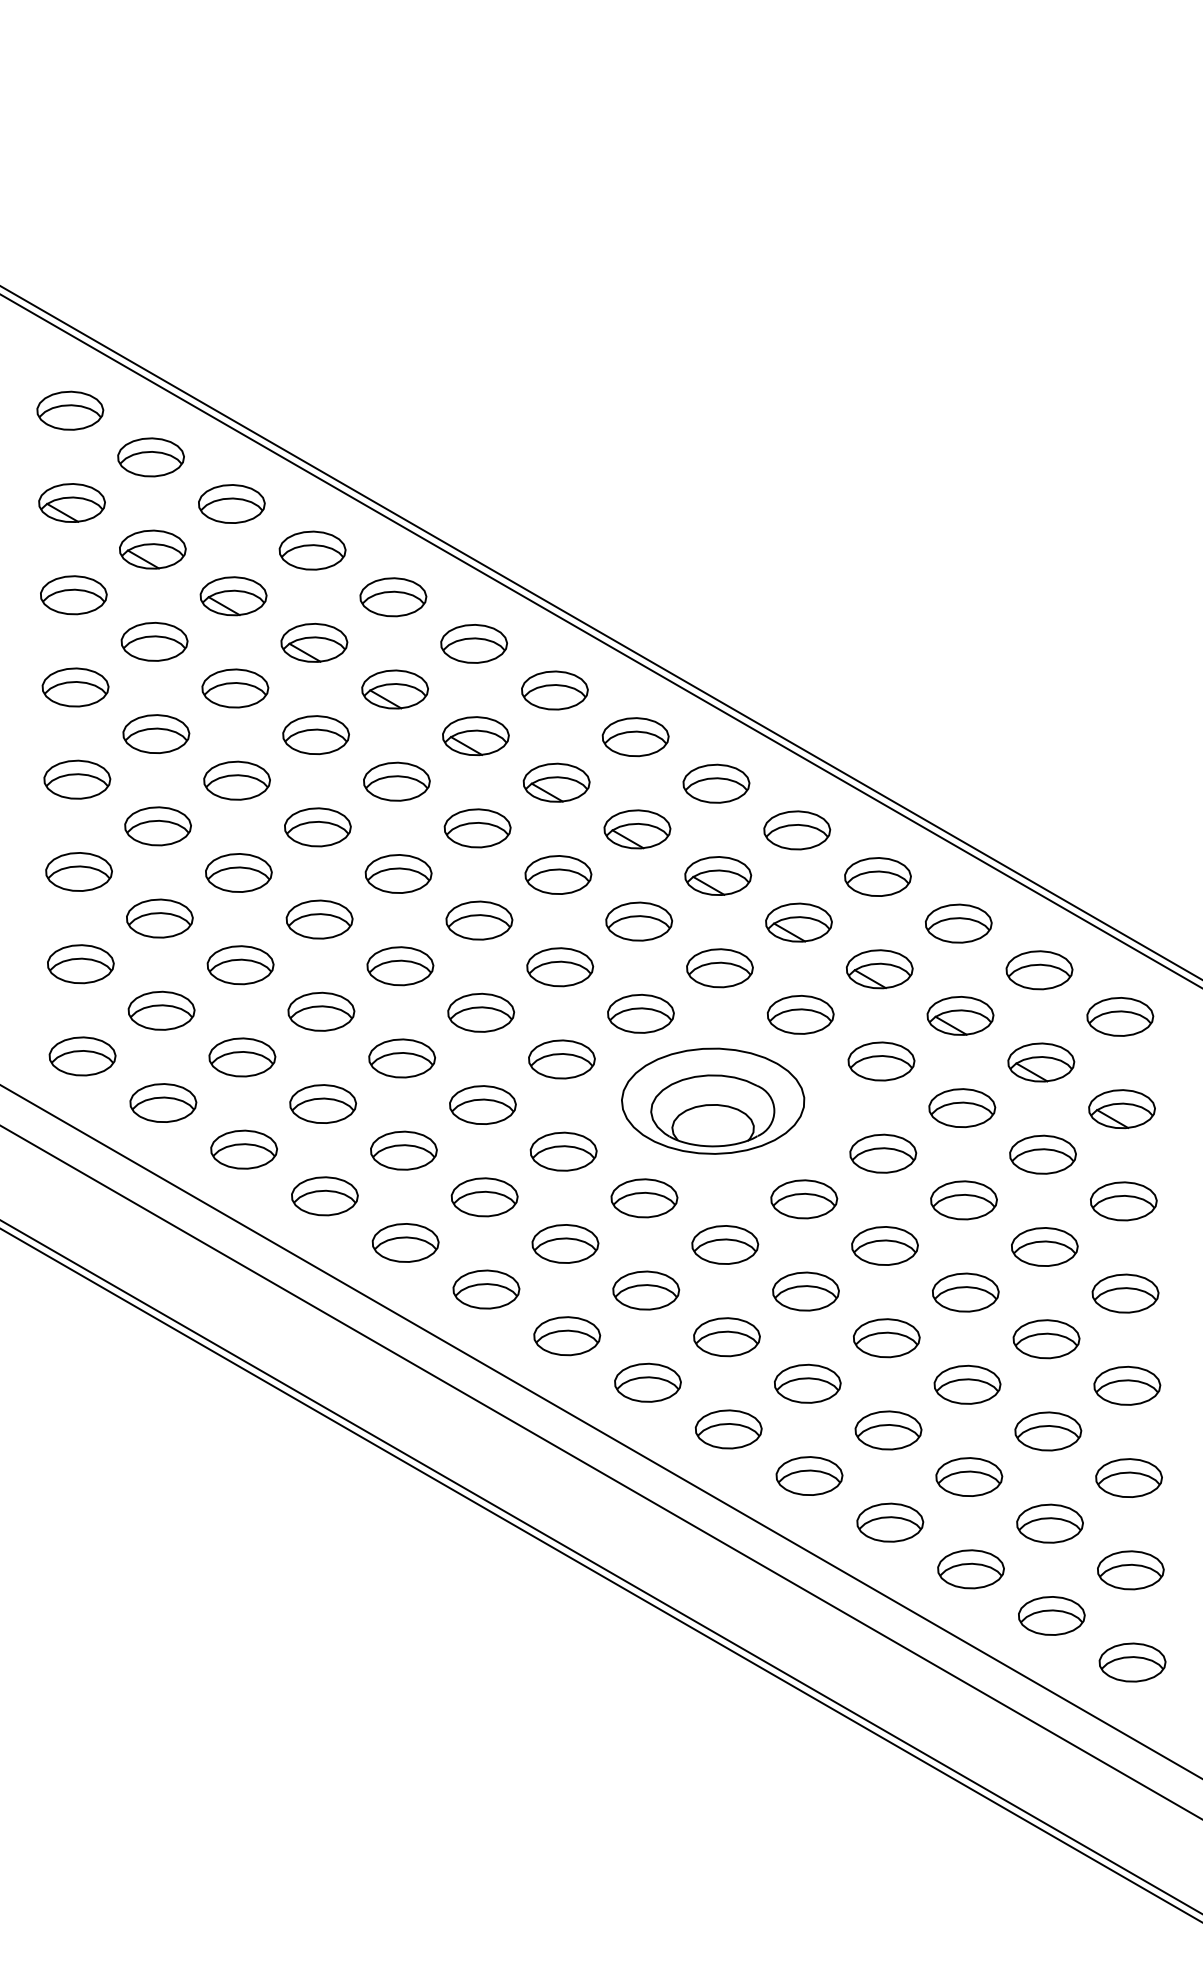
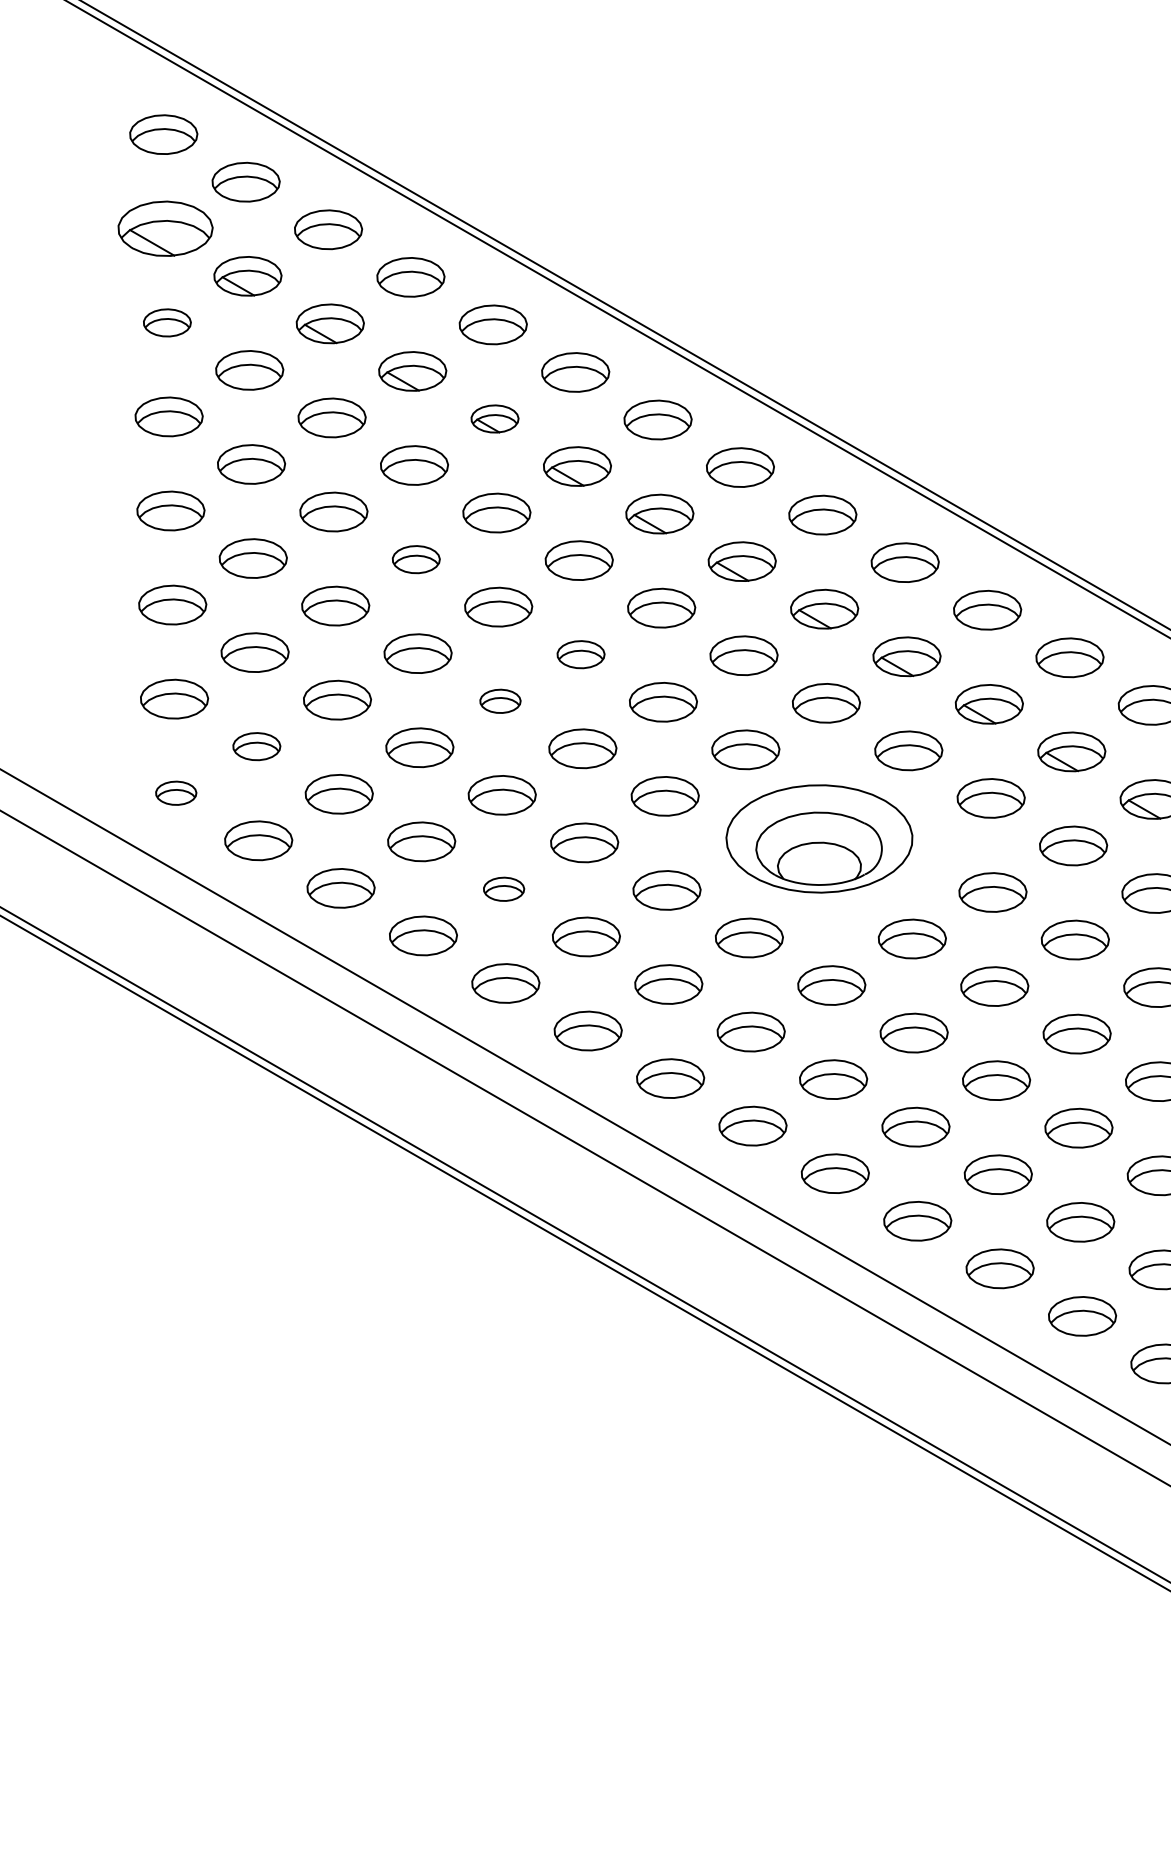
part: (71, 502) -> (164, 228), size x1.4
part: (73, 595) -> (167, 323), size x0.7
part: (394, 689) -> (494, 418), size x0.7
part: (317, 827) -> (415, 559), size x0.7
part: (479, 920) -> (581, 654), size x0.7
part: (400, 966) -> (500, 701), size x0.6
part: (161, 1010) -> (256, 746), size x0.7
part: (82, 1056) -> (176, 793), size x0.6
part: (403, 1150) -> (503, 889), size x0.6

